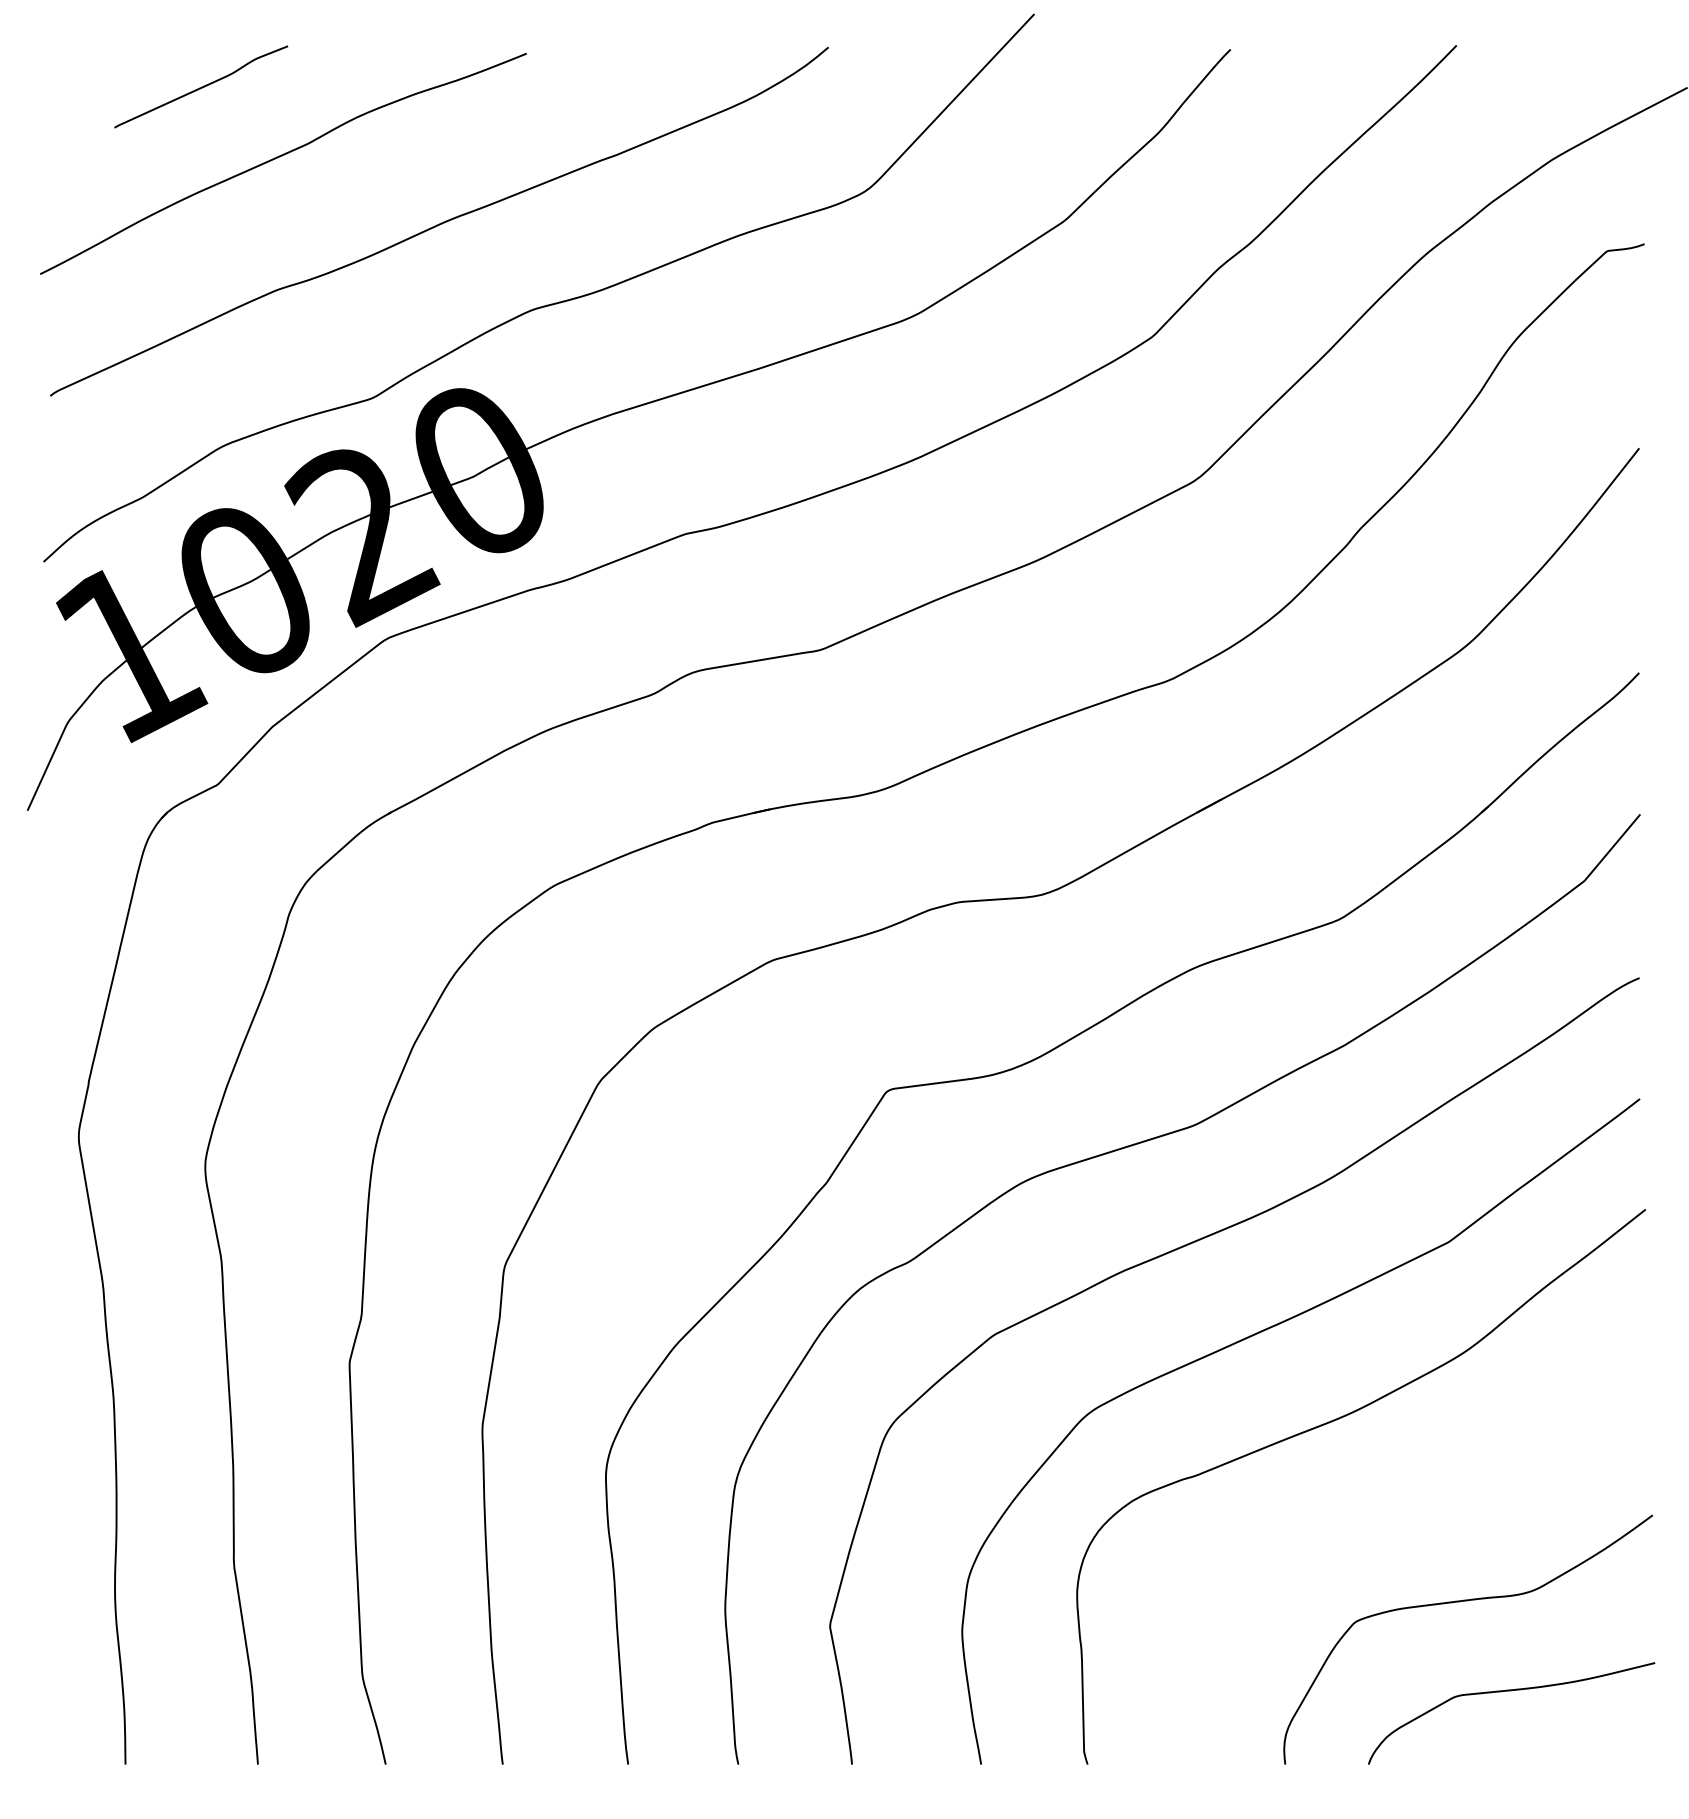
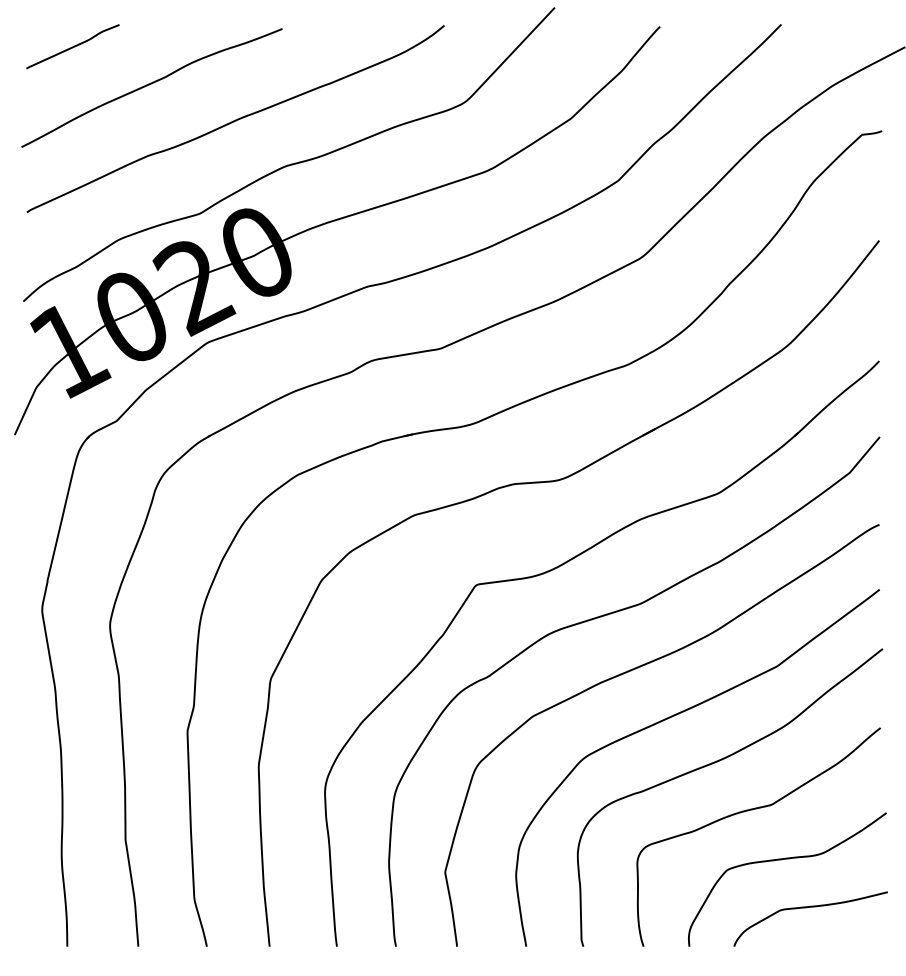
curve: (200, 86) -> (72, 46), moved
curve: (1402, 1510) -> (752, 810), added

